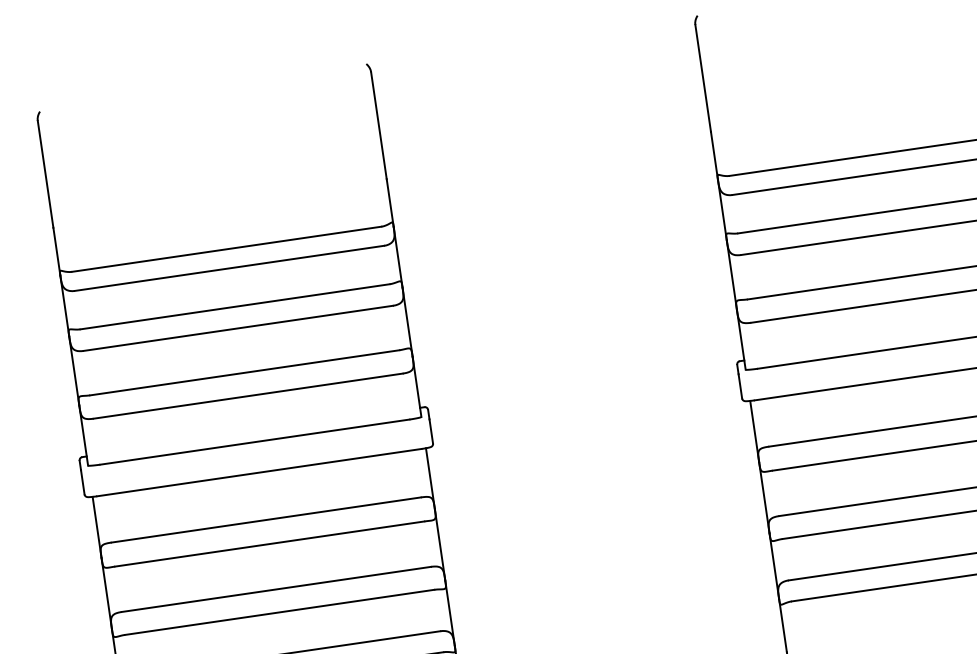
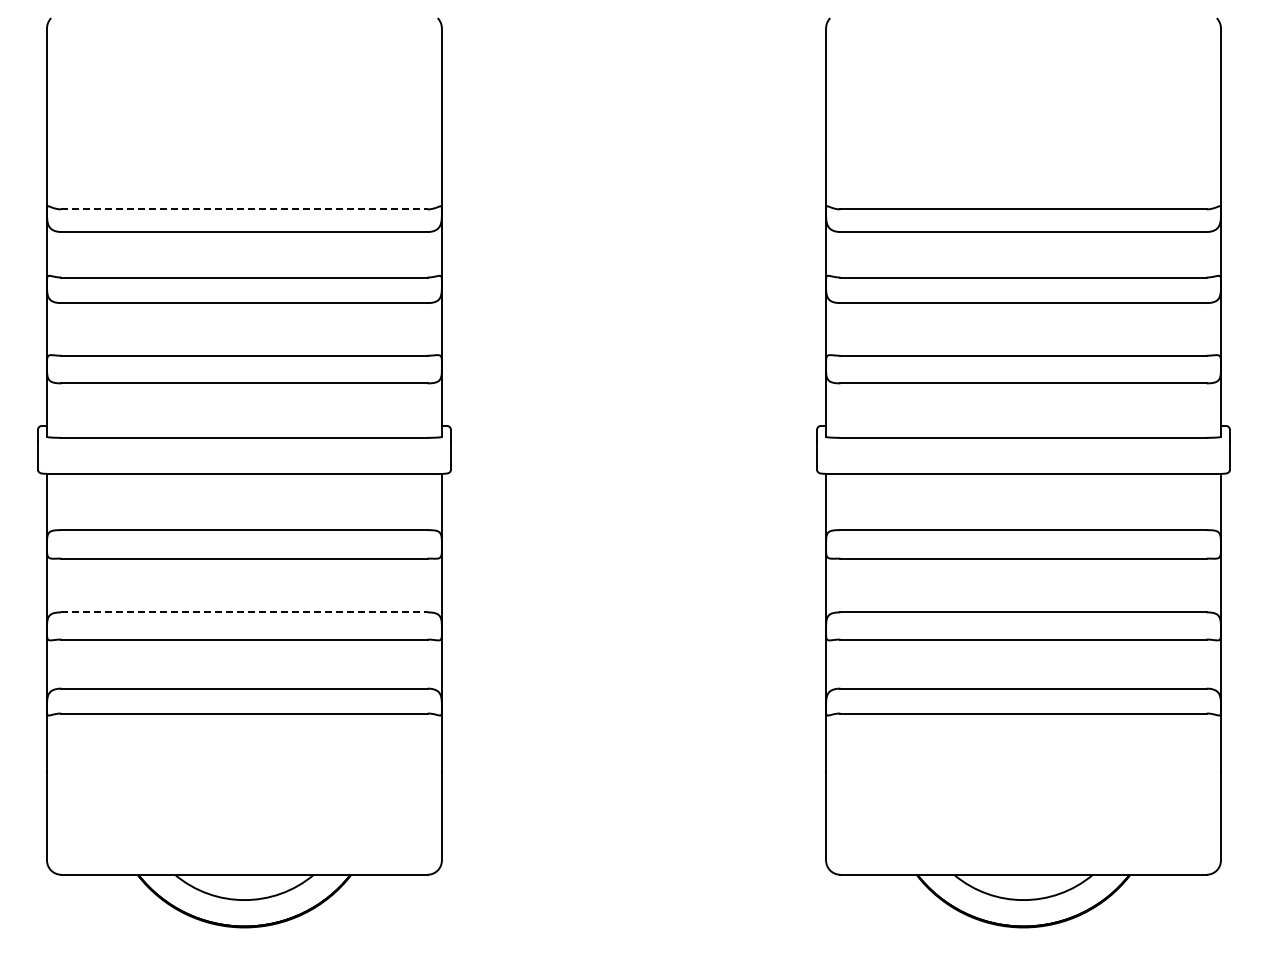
line: (226, 249) -> (244, 209), solid -> dashed
line: (276, 589) -> (244, 612), solid -> dashed

